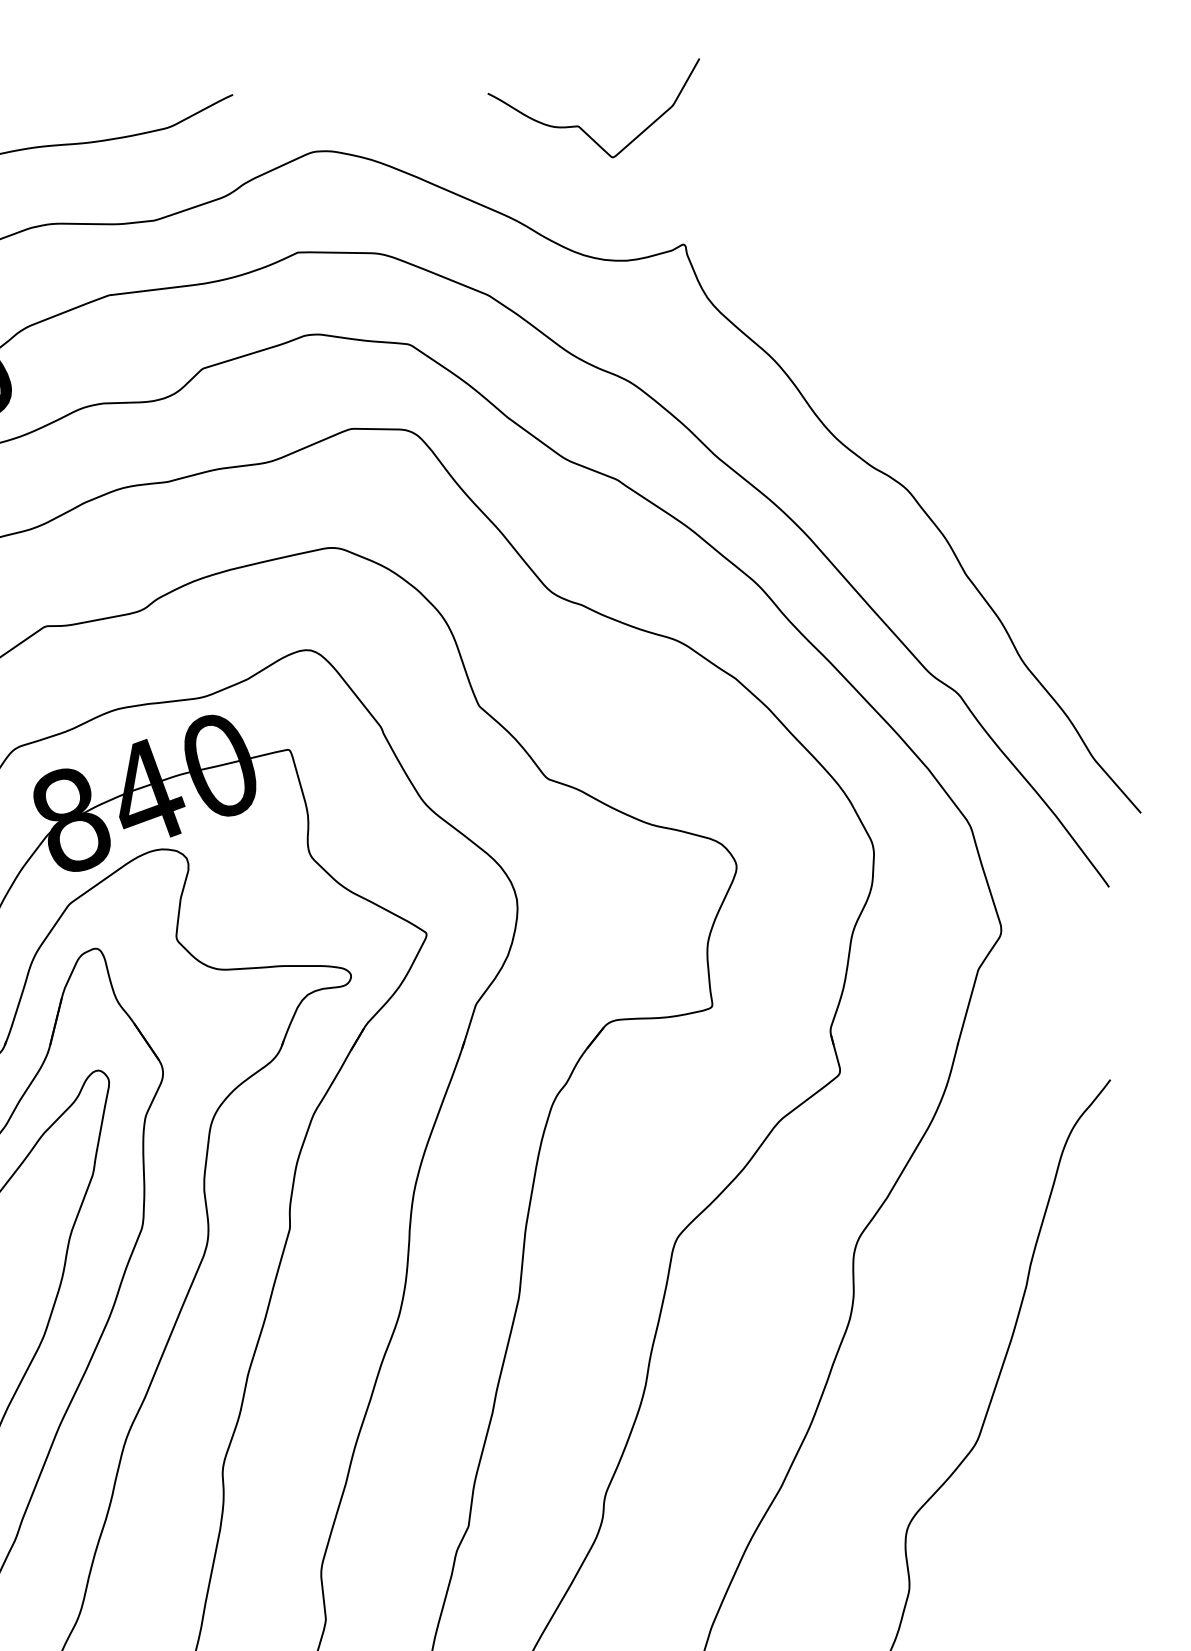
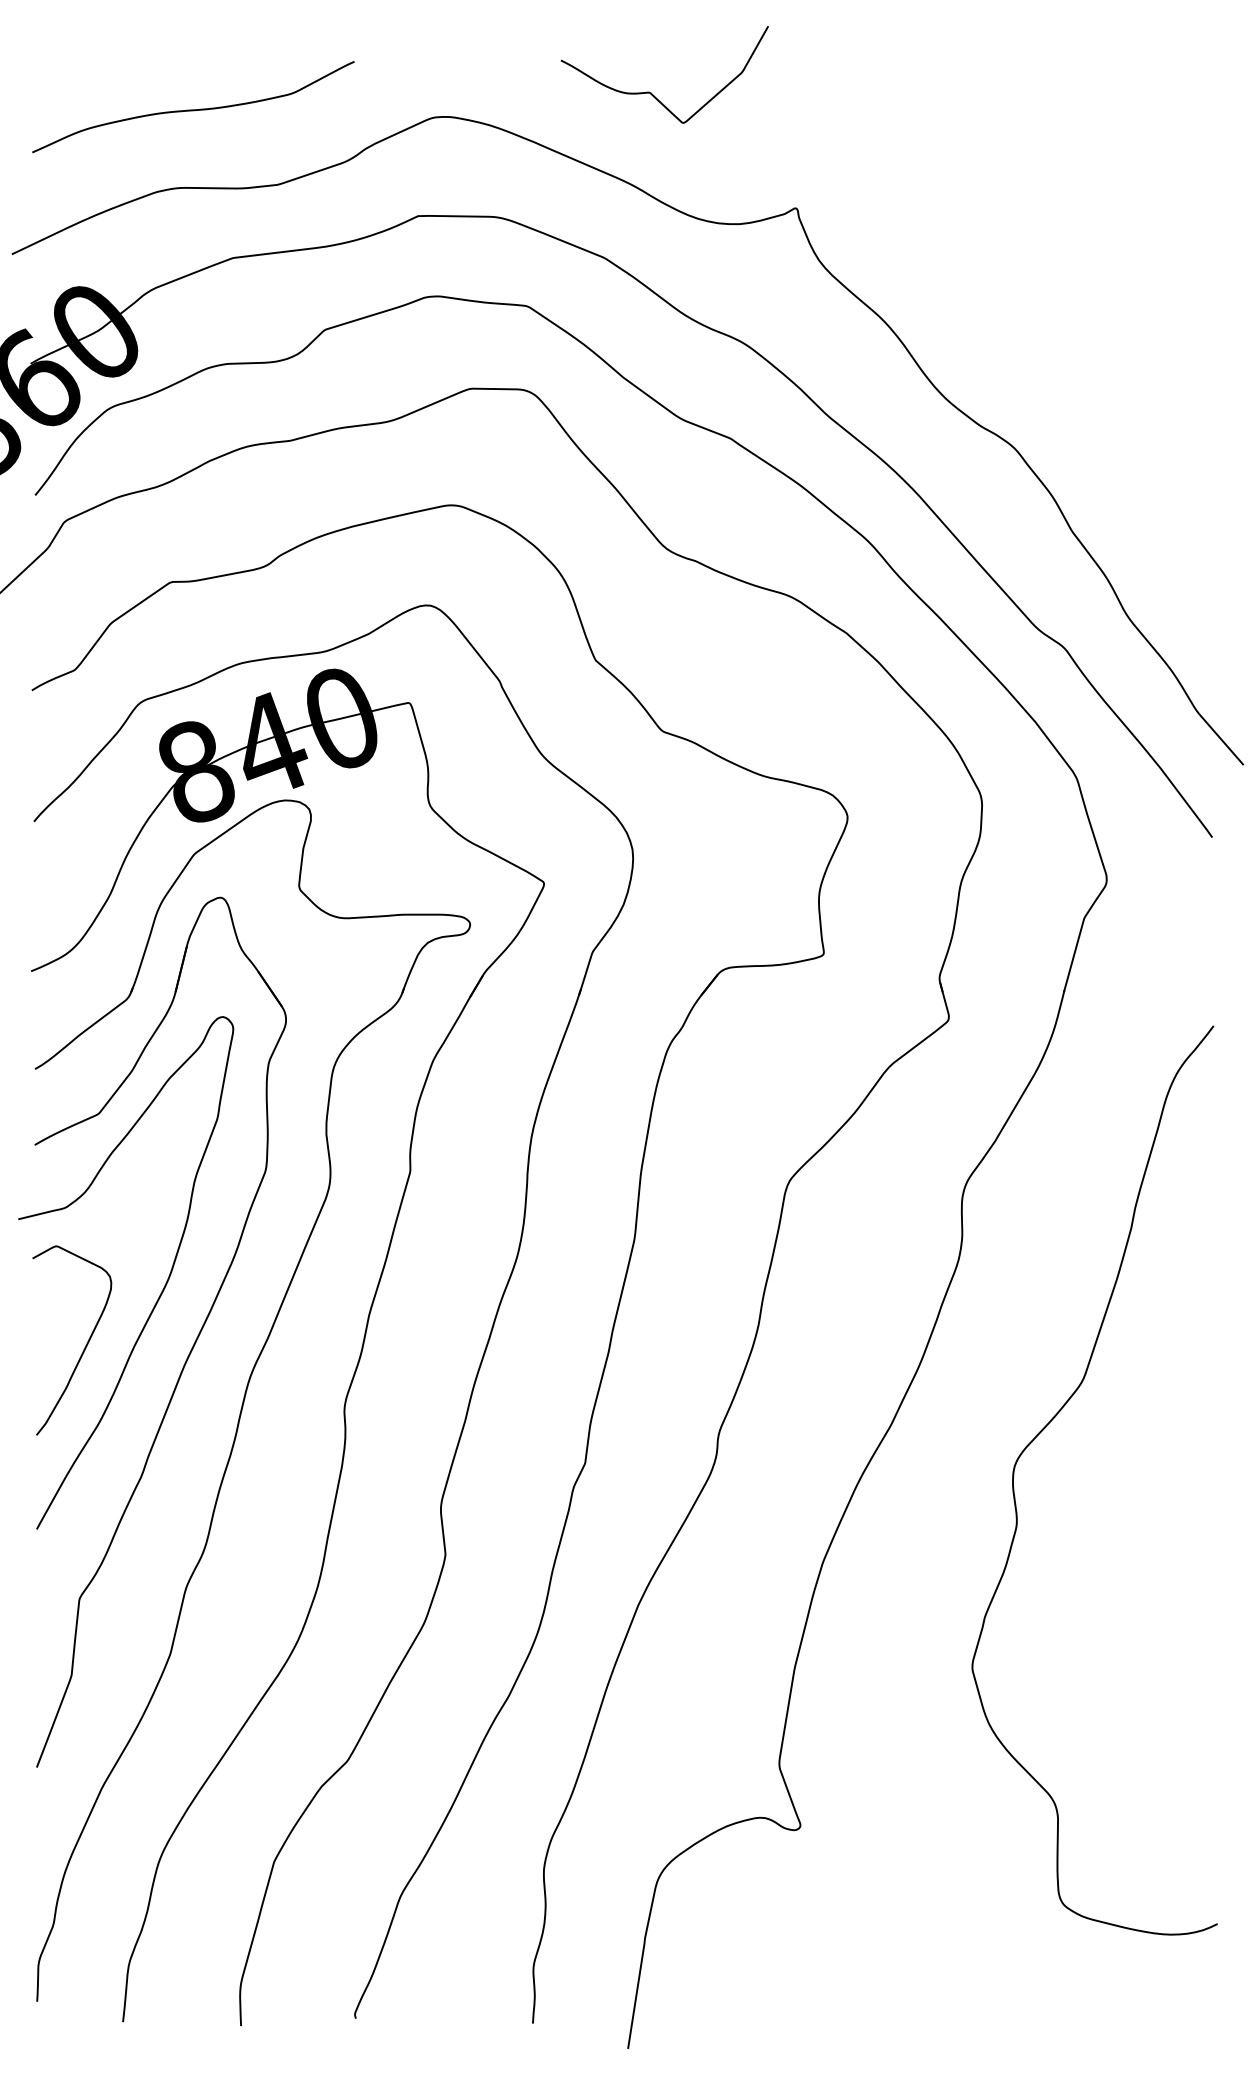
curve: (580, 126) -> (651, 92), moved

